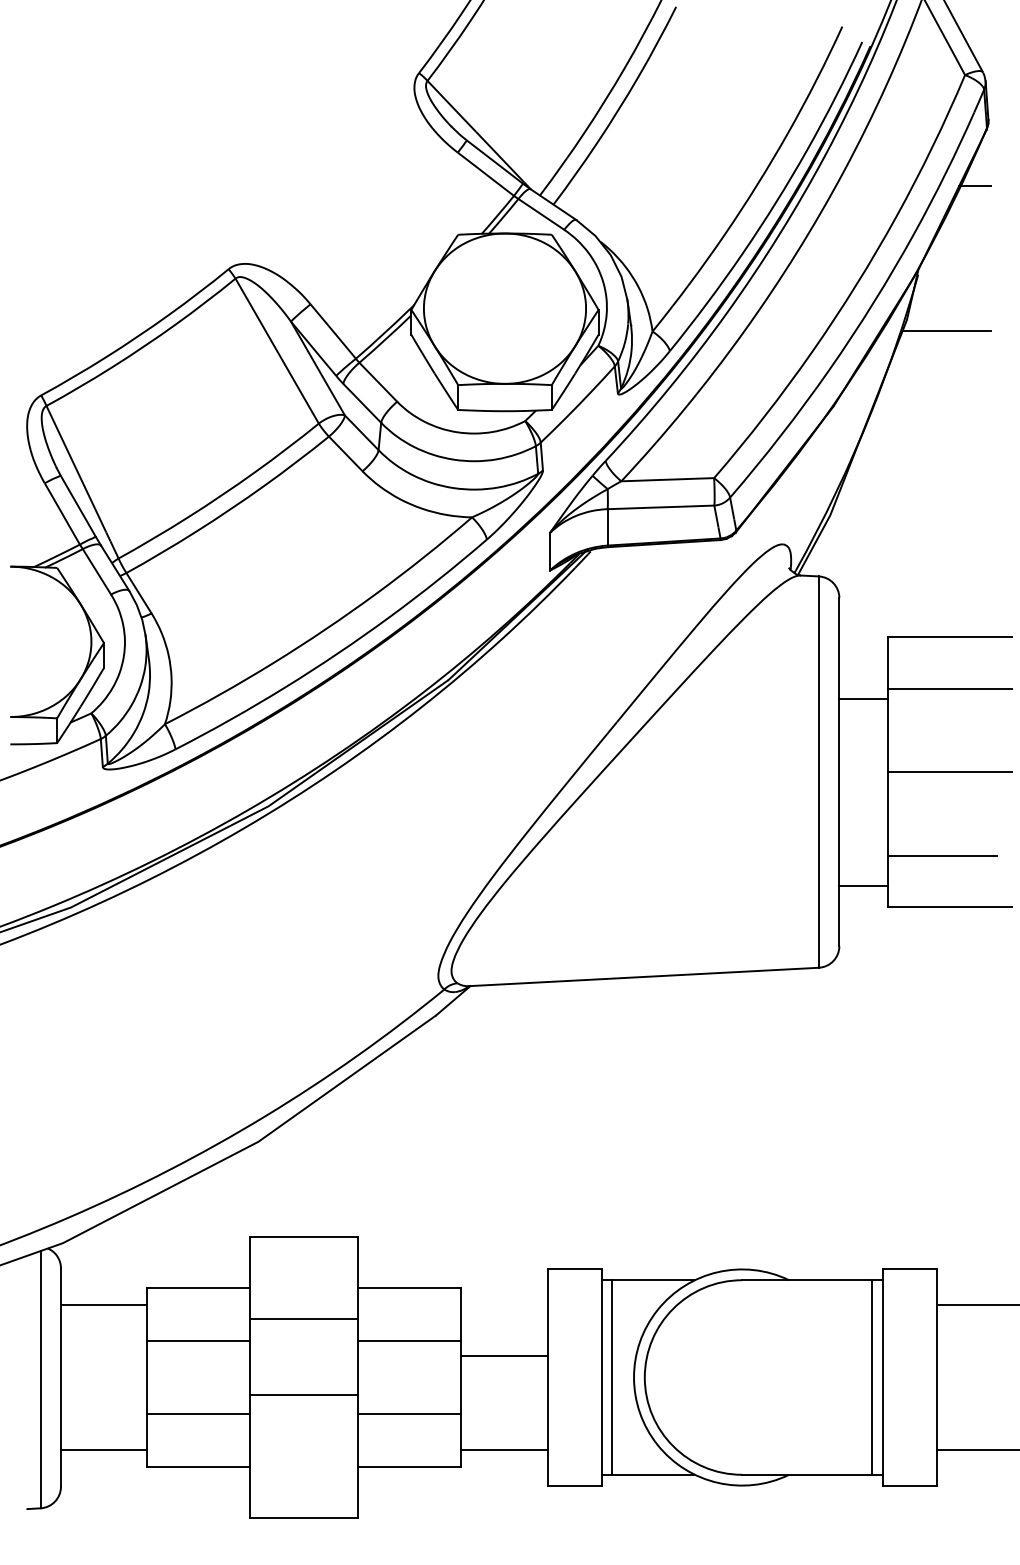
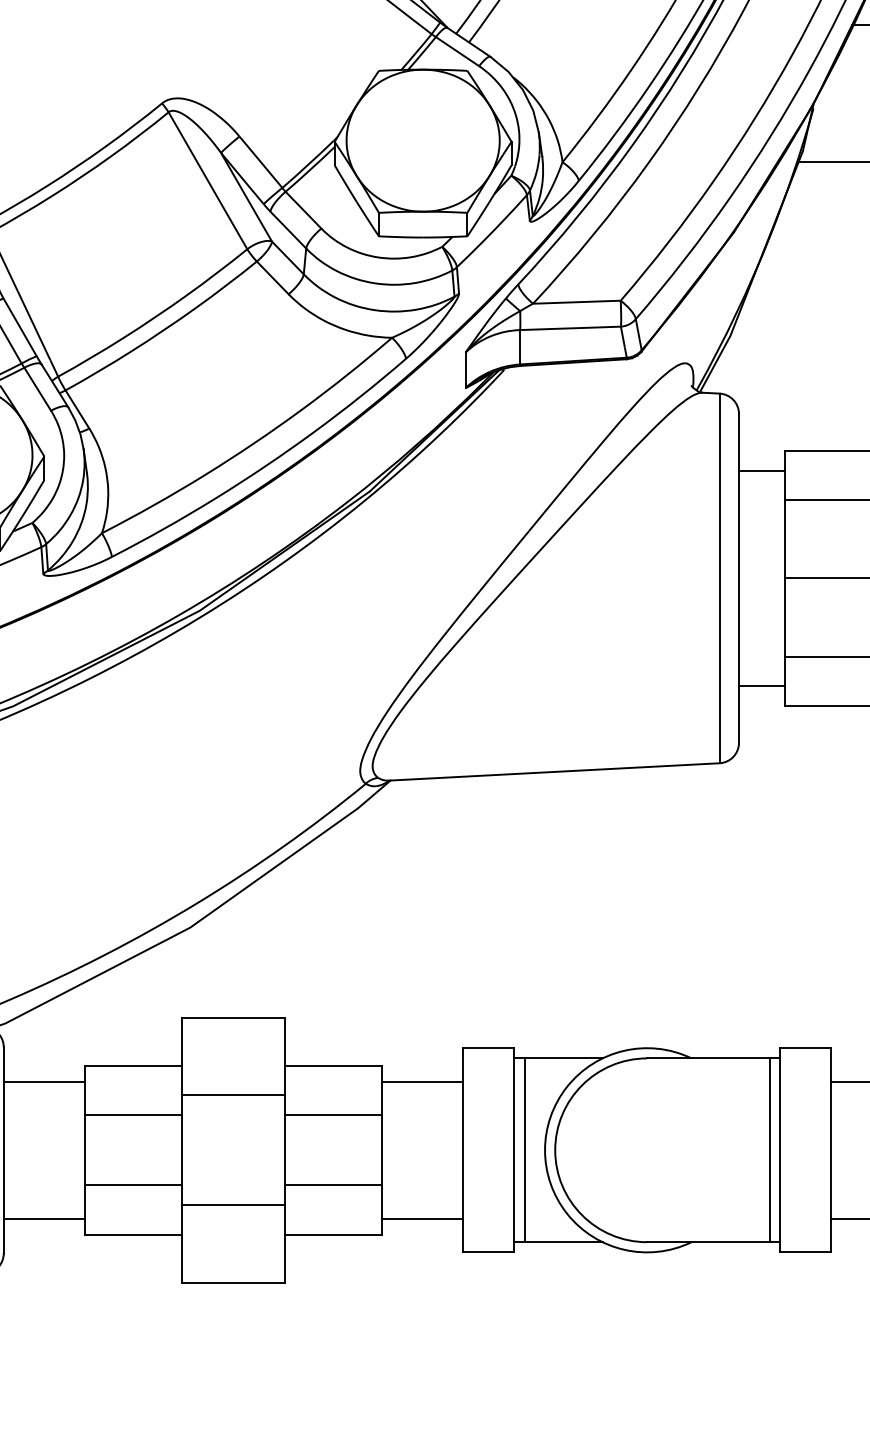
line: (863, 698) -> (761, 471), moved
line: (504, 1355) -> (422, 1081), moved
line: (304, 1394) -> (233, 1205), moved

